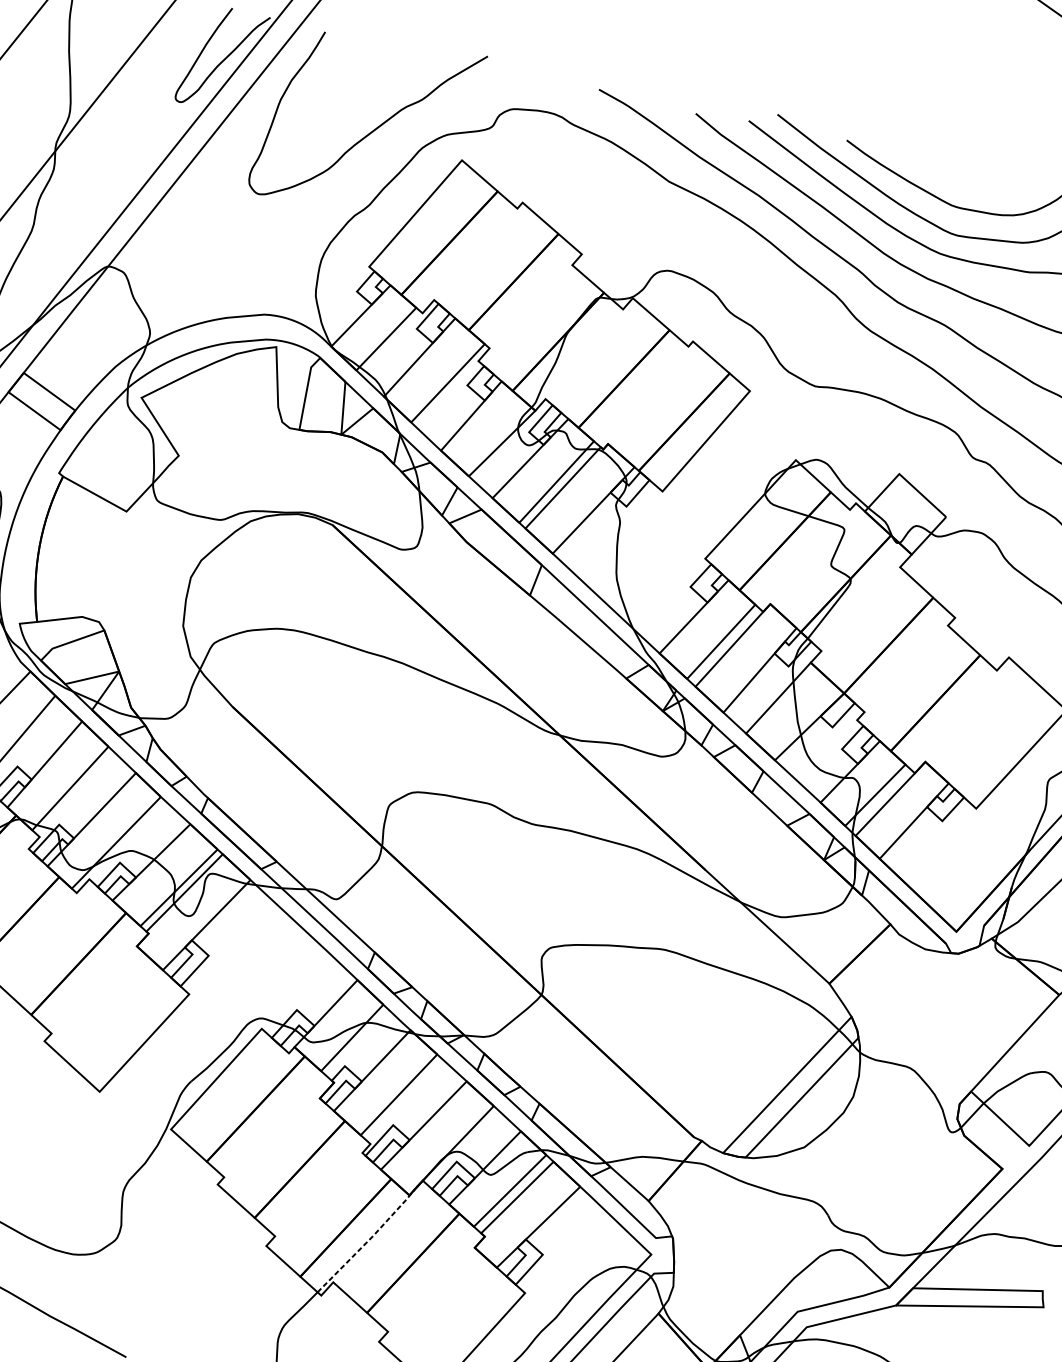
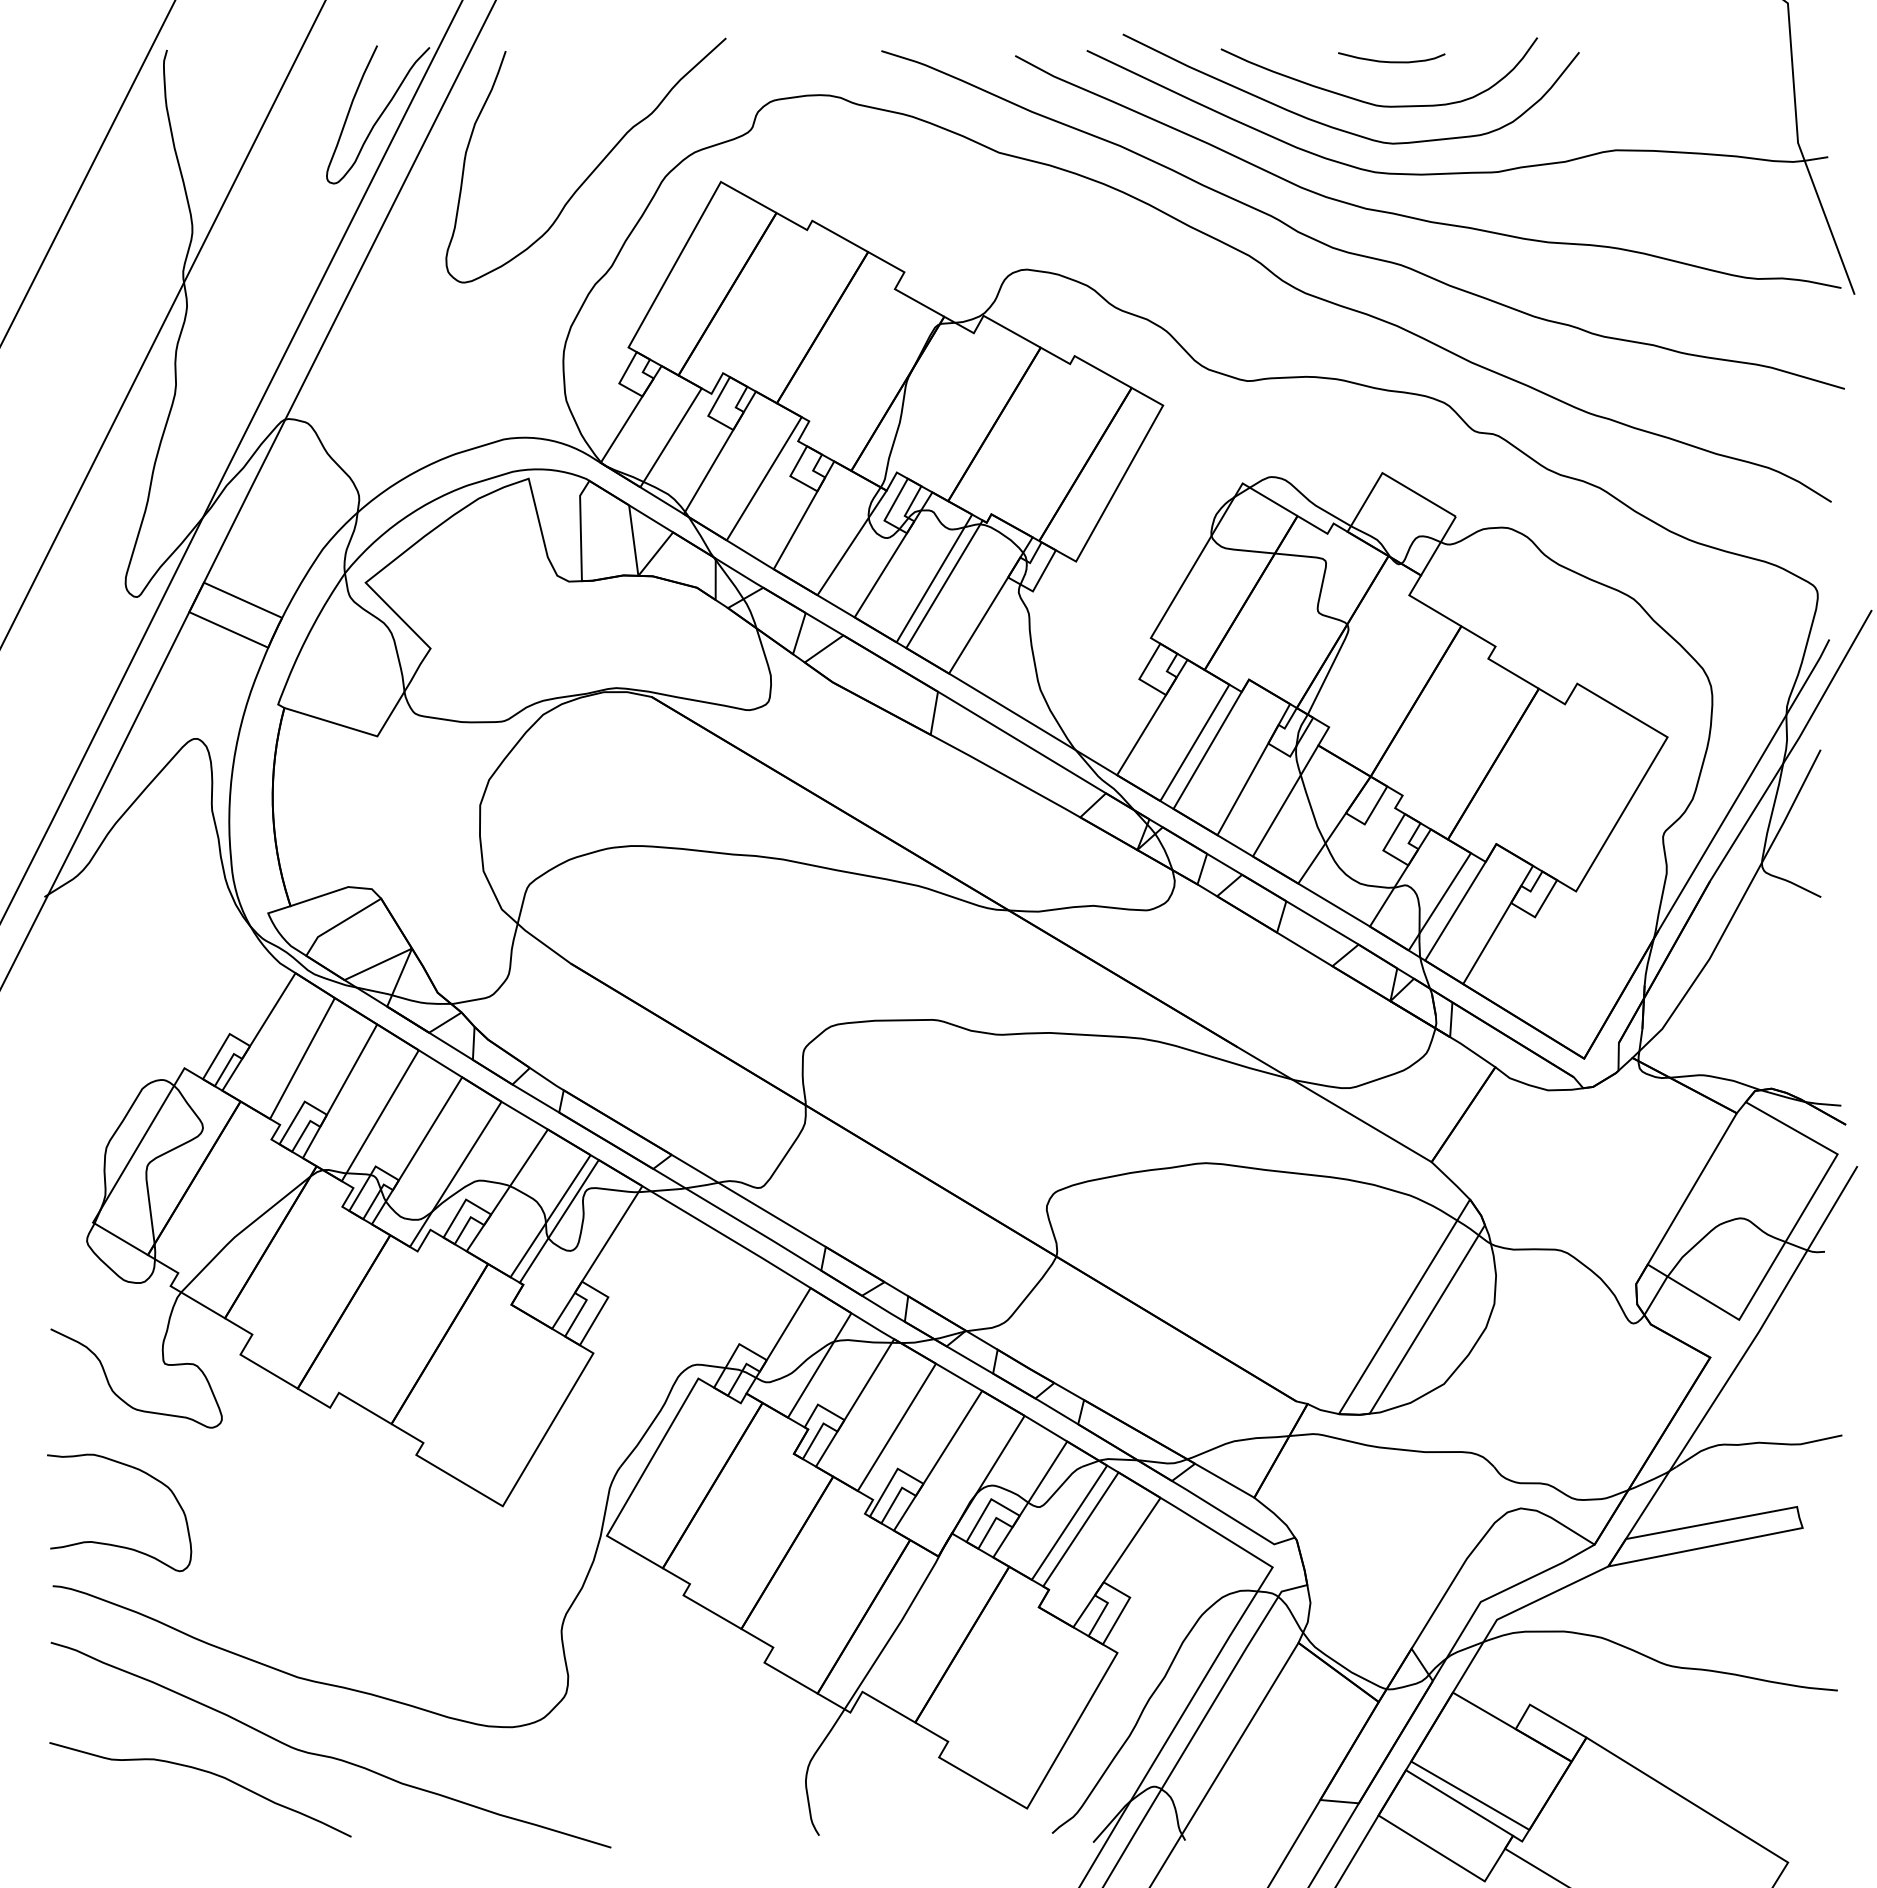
curve: (969, 175) -> (1391, 61), added
line: (367, 1241) -> (896, 1628), dashed -> solid

